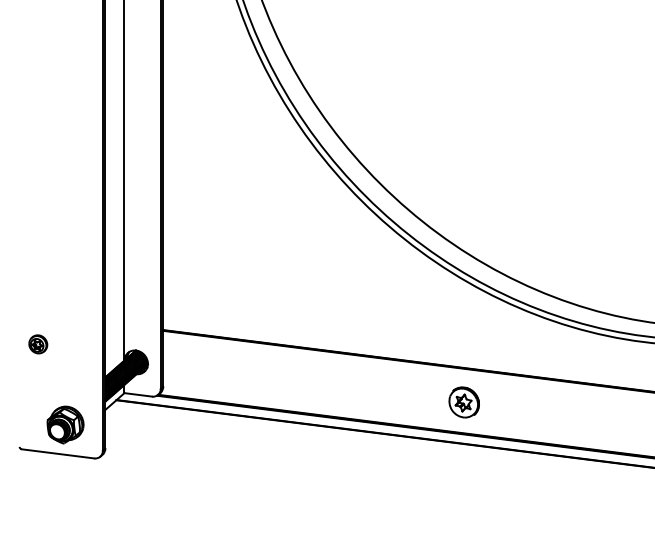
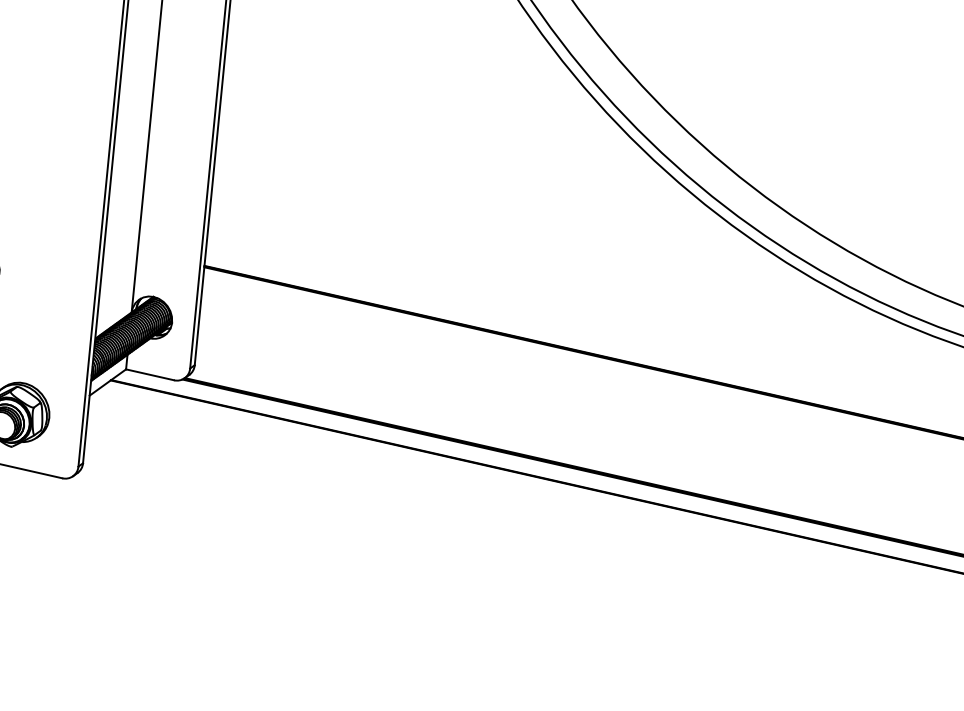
part: (463, 402) -> (716, 443), removed

